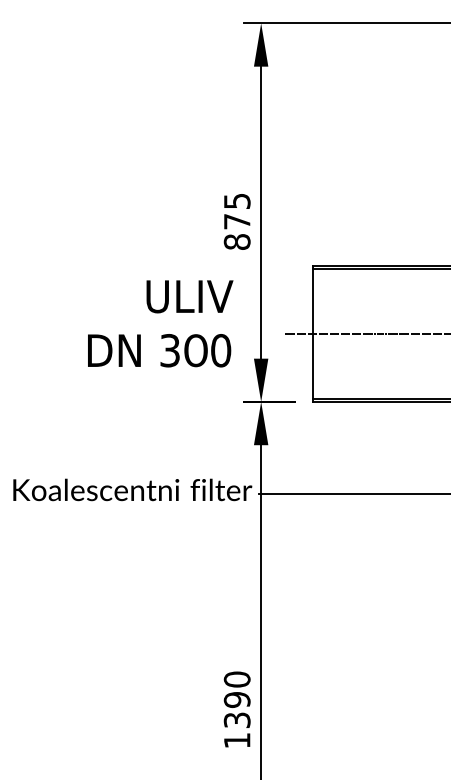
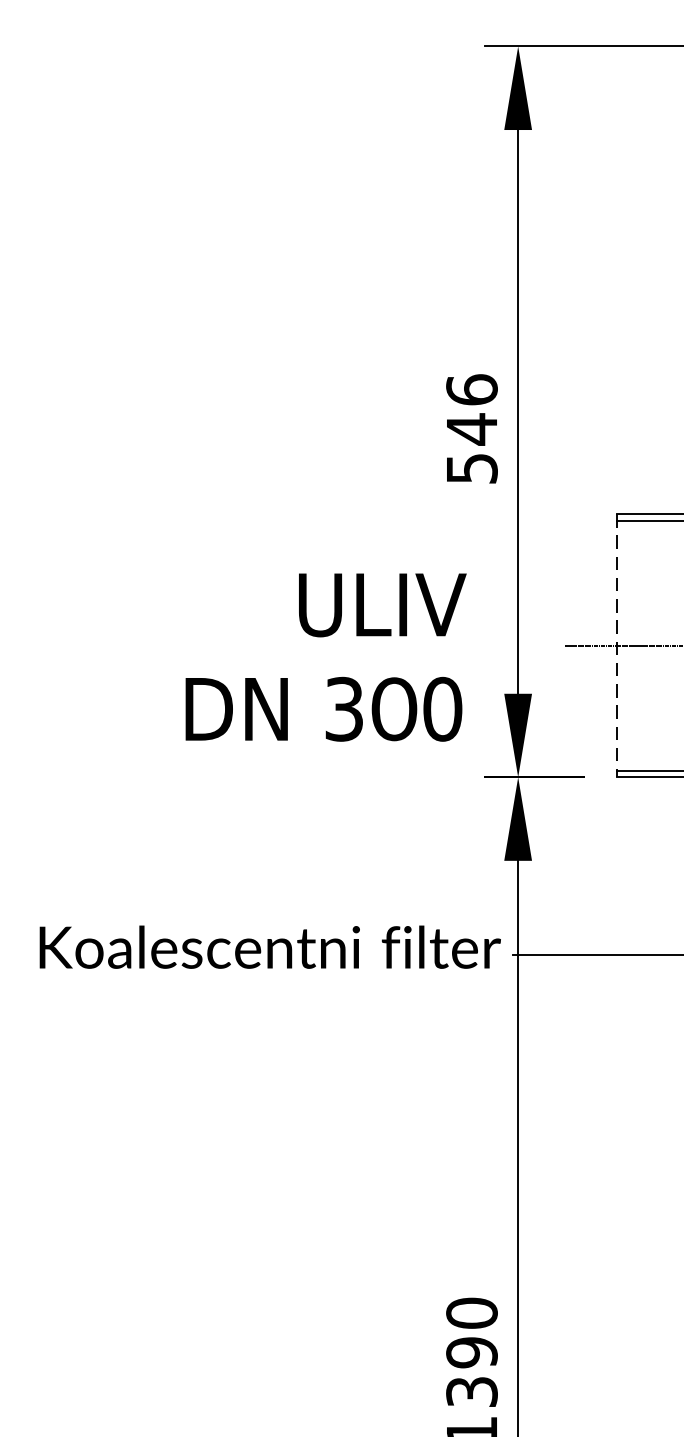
text: (236, 221) -> (470, 428), 875 -> 546
text: (160, 323) -> (325, 656), moved
line: (312, 334) -> (617, 647), solid -> dashed

